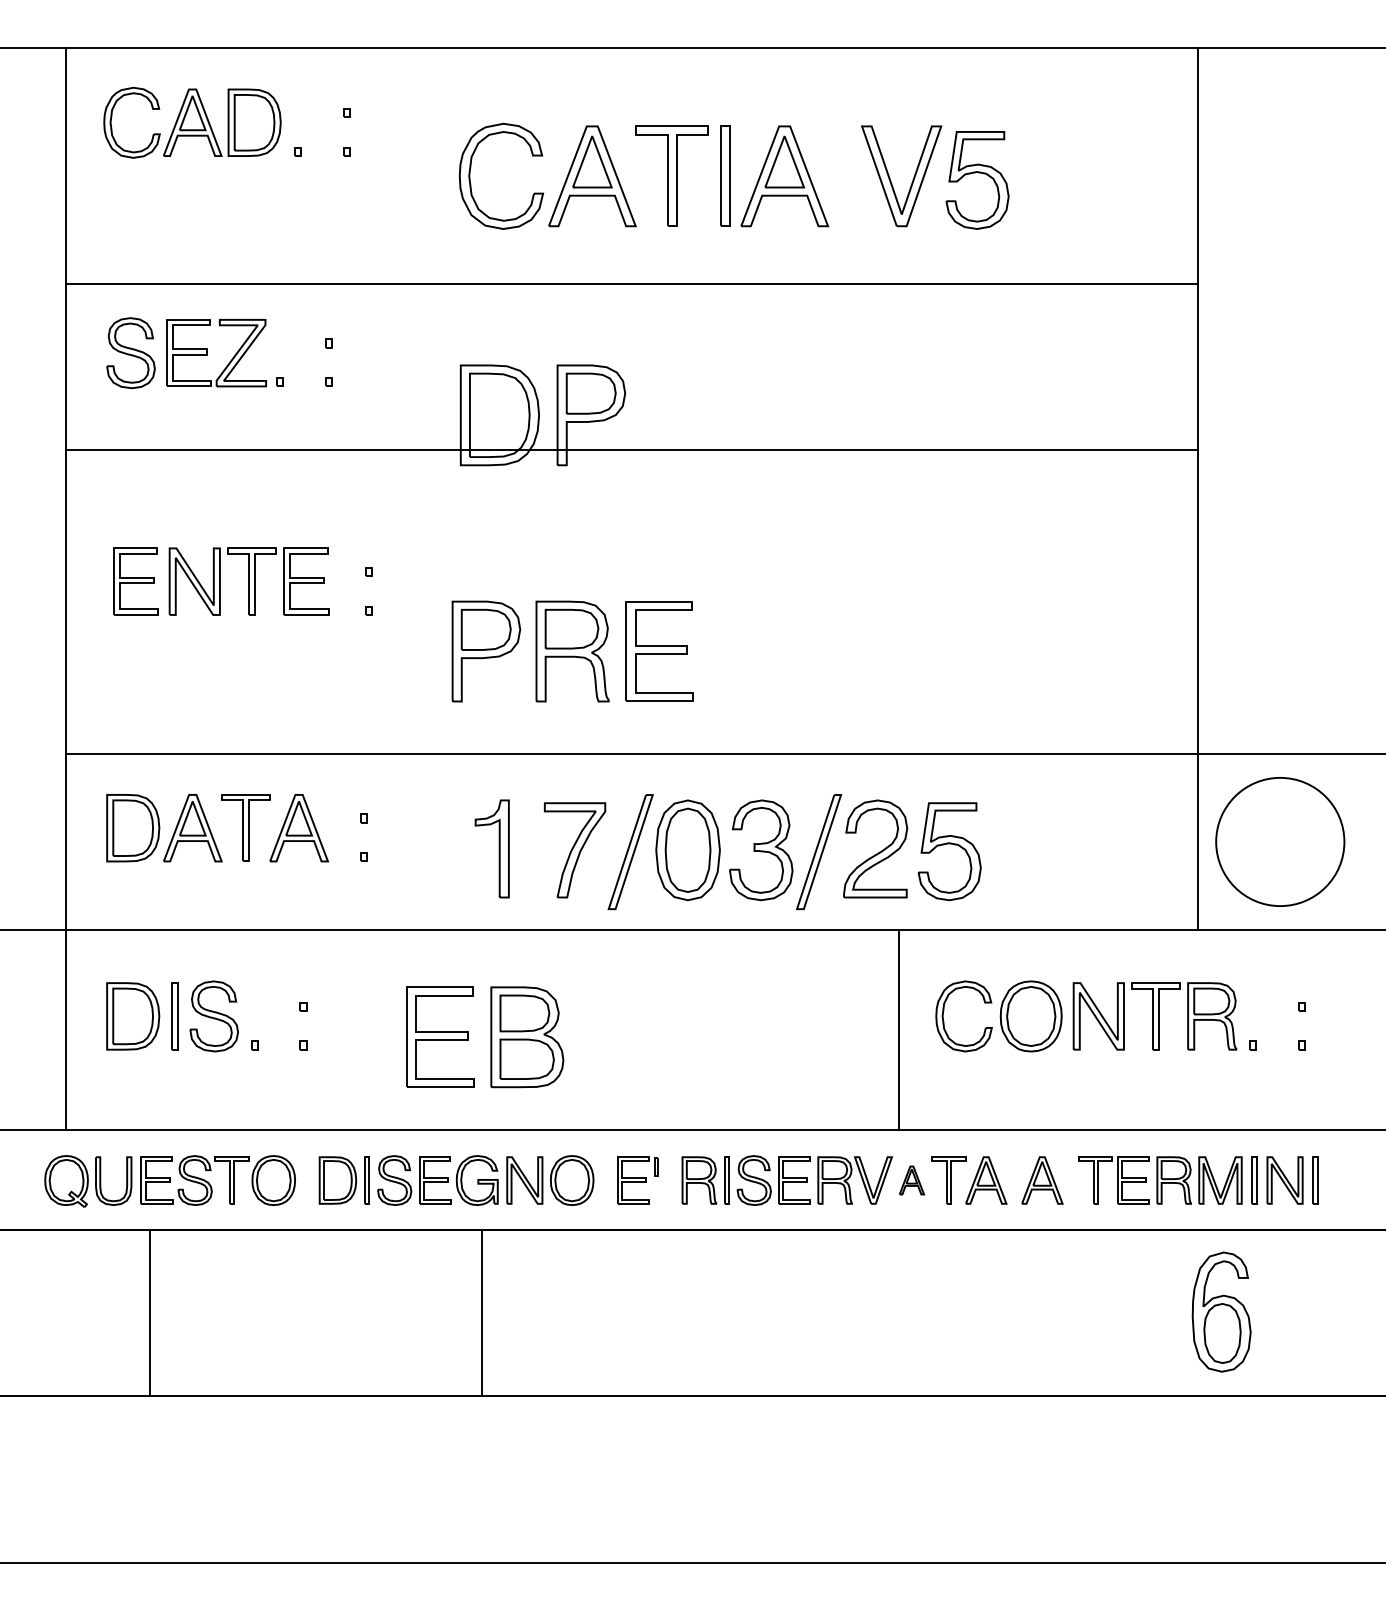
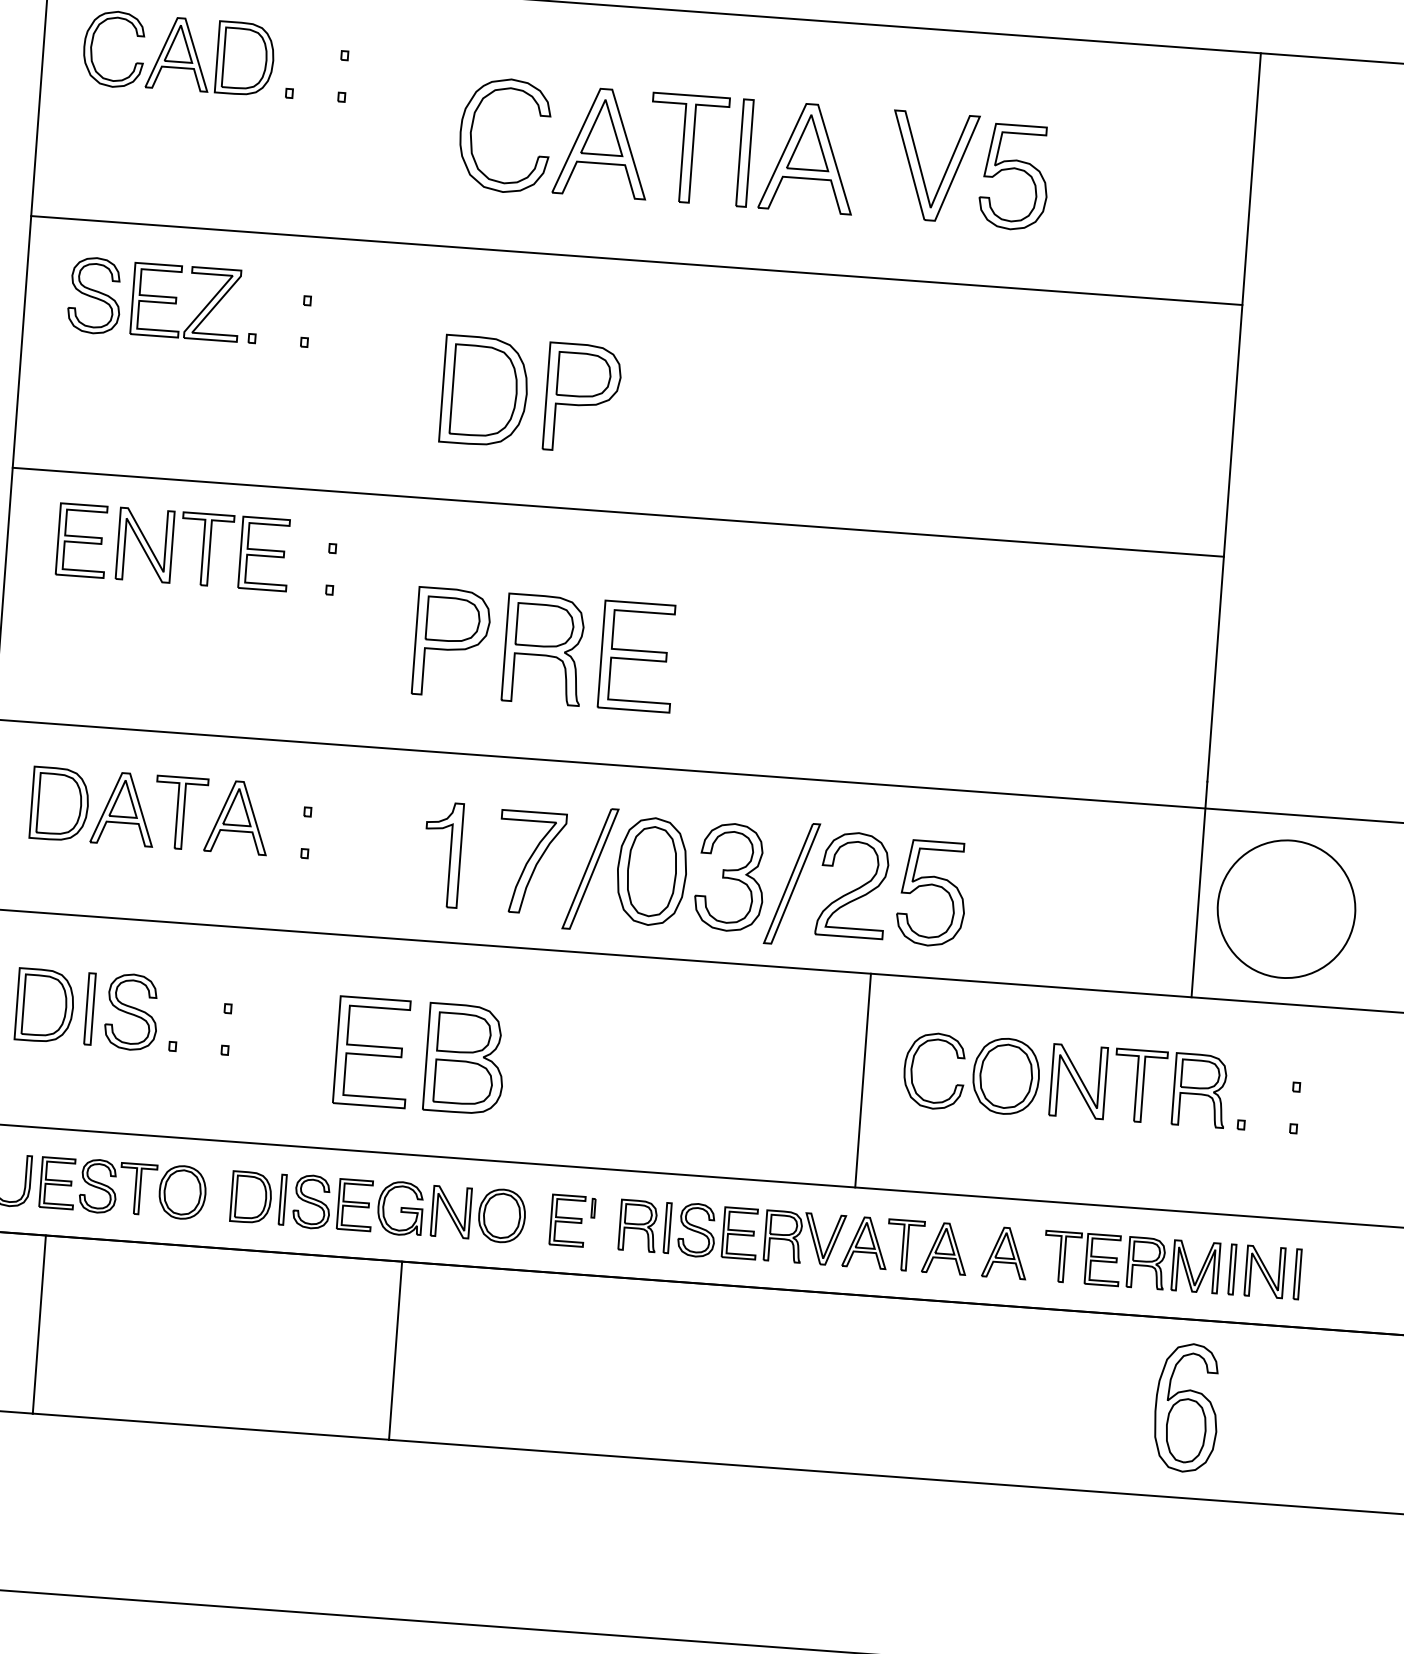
line: (632, 449) -> (618, 512), moved
part: (911, 1180) -> (865, 1242), size x1.67

